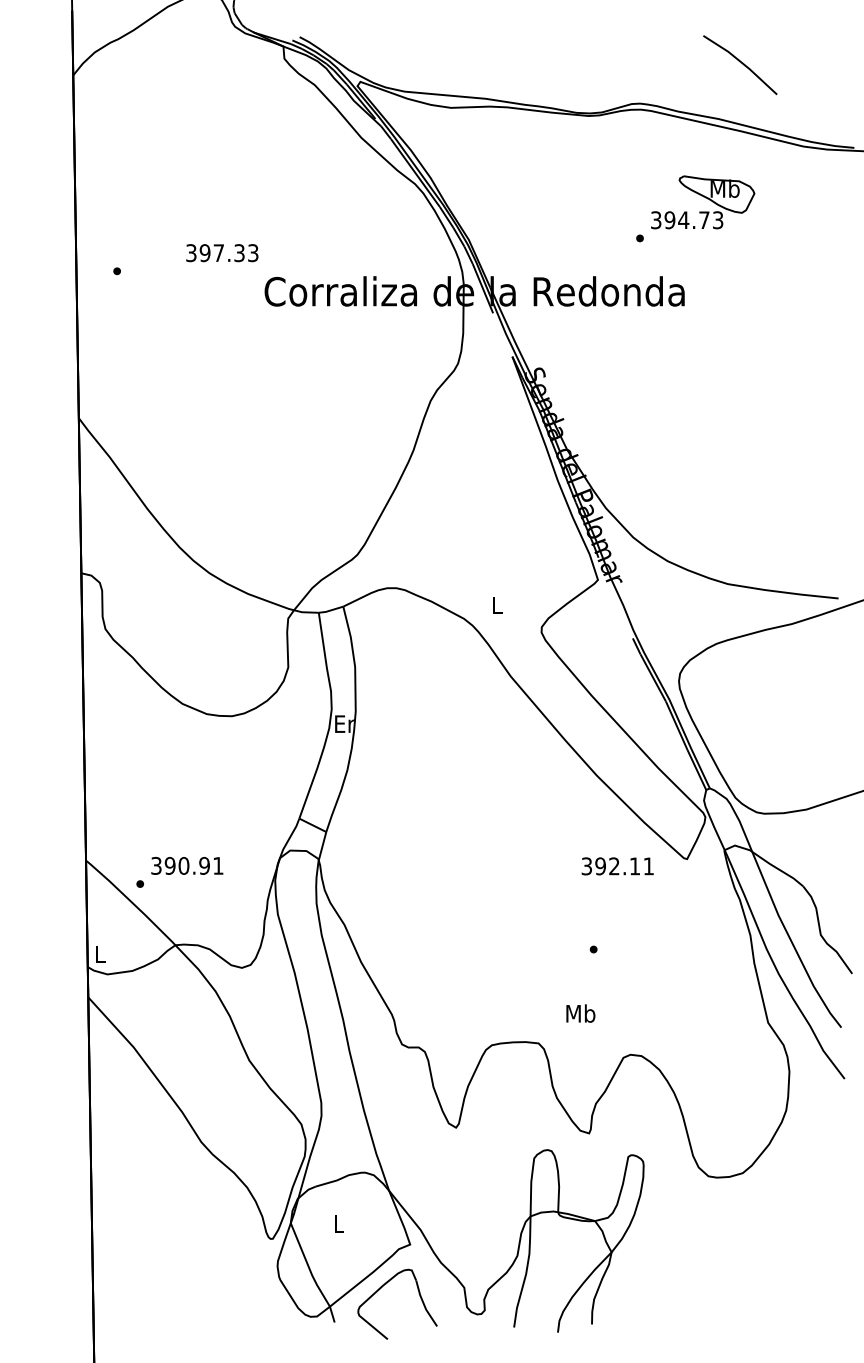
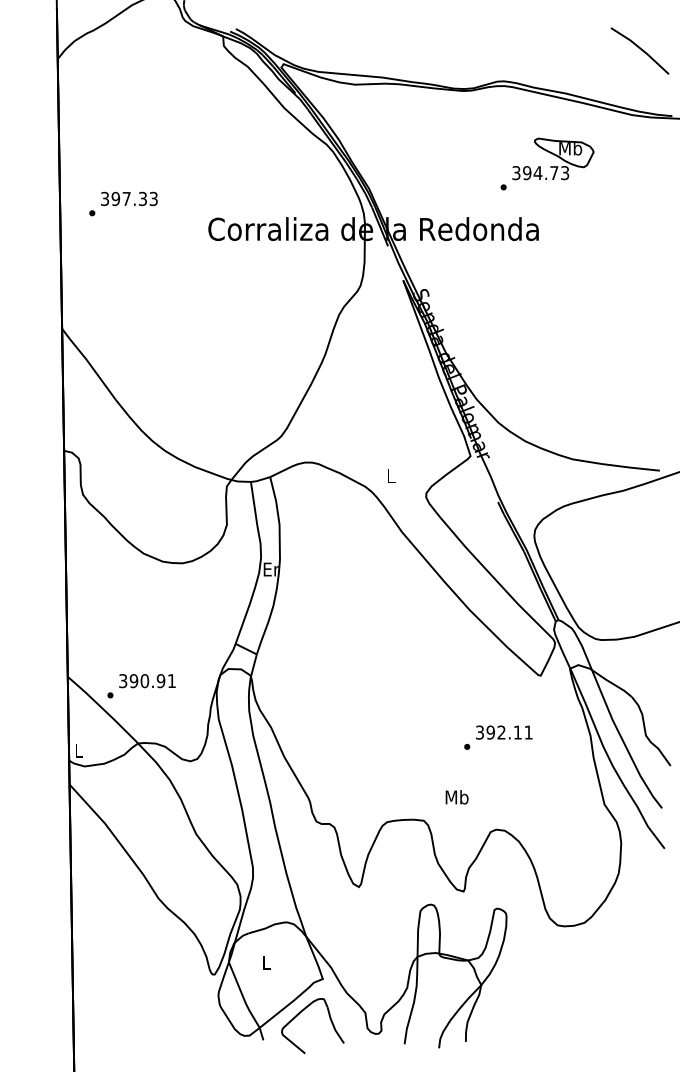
line: (741, 63) -> (640, 49), moved
text: (222, 253) -> (129, 199), moved
text: (617, 866) -> (504, 732), moved

